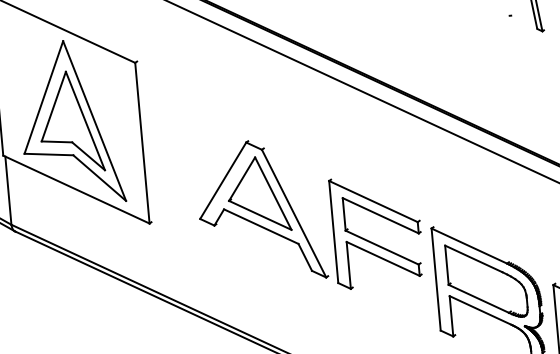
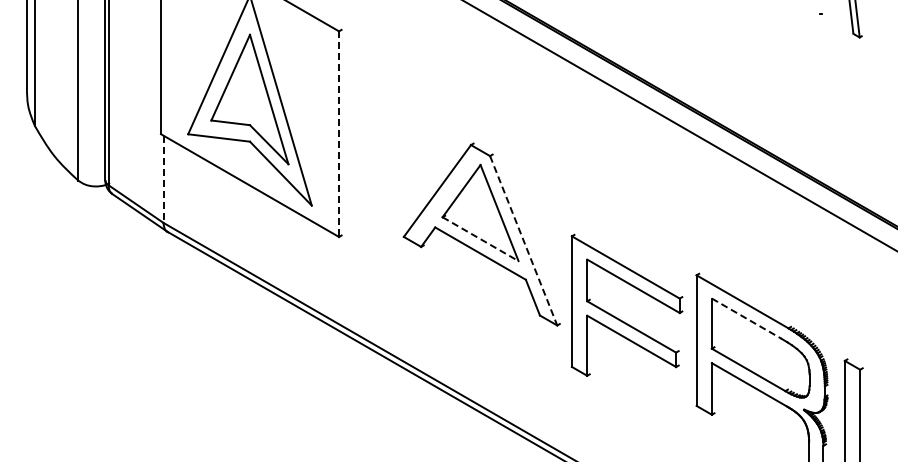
line: (142, 143) -> (339, 134), solid -> dashed
line: (8, 190) -> (163, 179), solid -> dashed
line: (293, 214) -> (523, 241), solid -> dashed
line: (260, 215) -> (480, 239), solid -> dashed
part: (372, 241) -> (619, 318), moved
line: (474, 258) -> (747, 318), solid -> dashed

